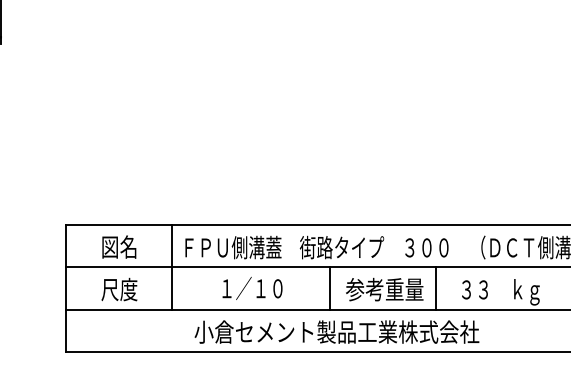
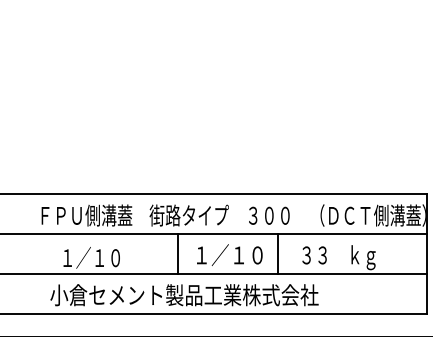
line: (171, 267) -> (28, 234), removed
text: (252, 288) -> (91, 257), moved
text: (384, 289) -> (229, 255), 参考重量 -> １／１０

